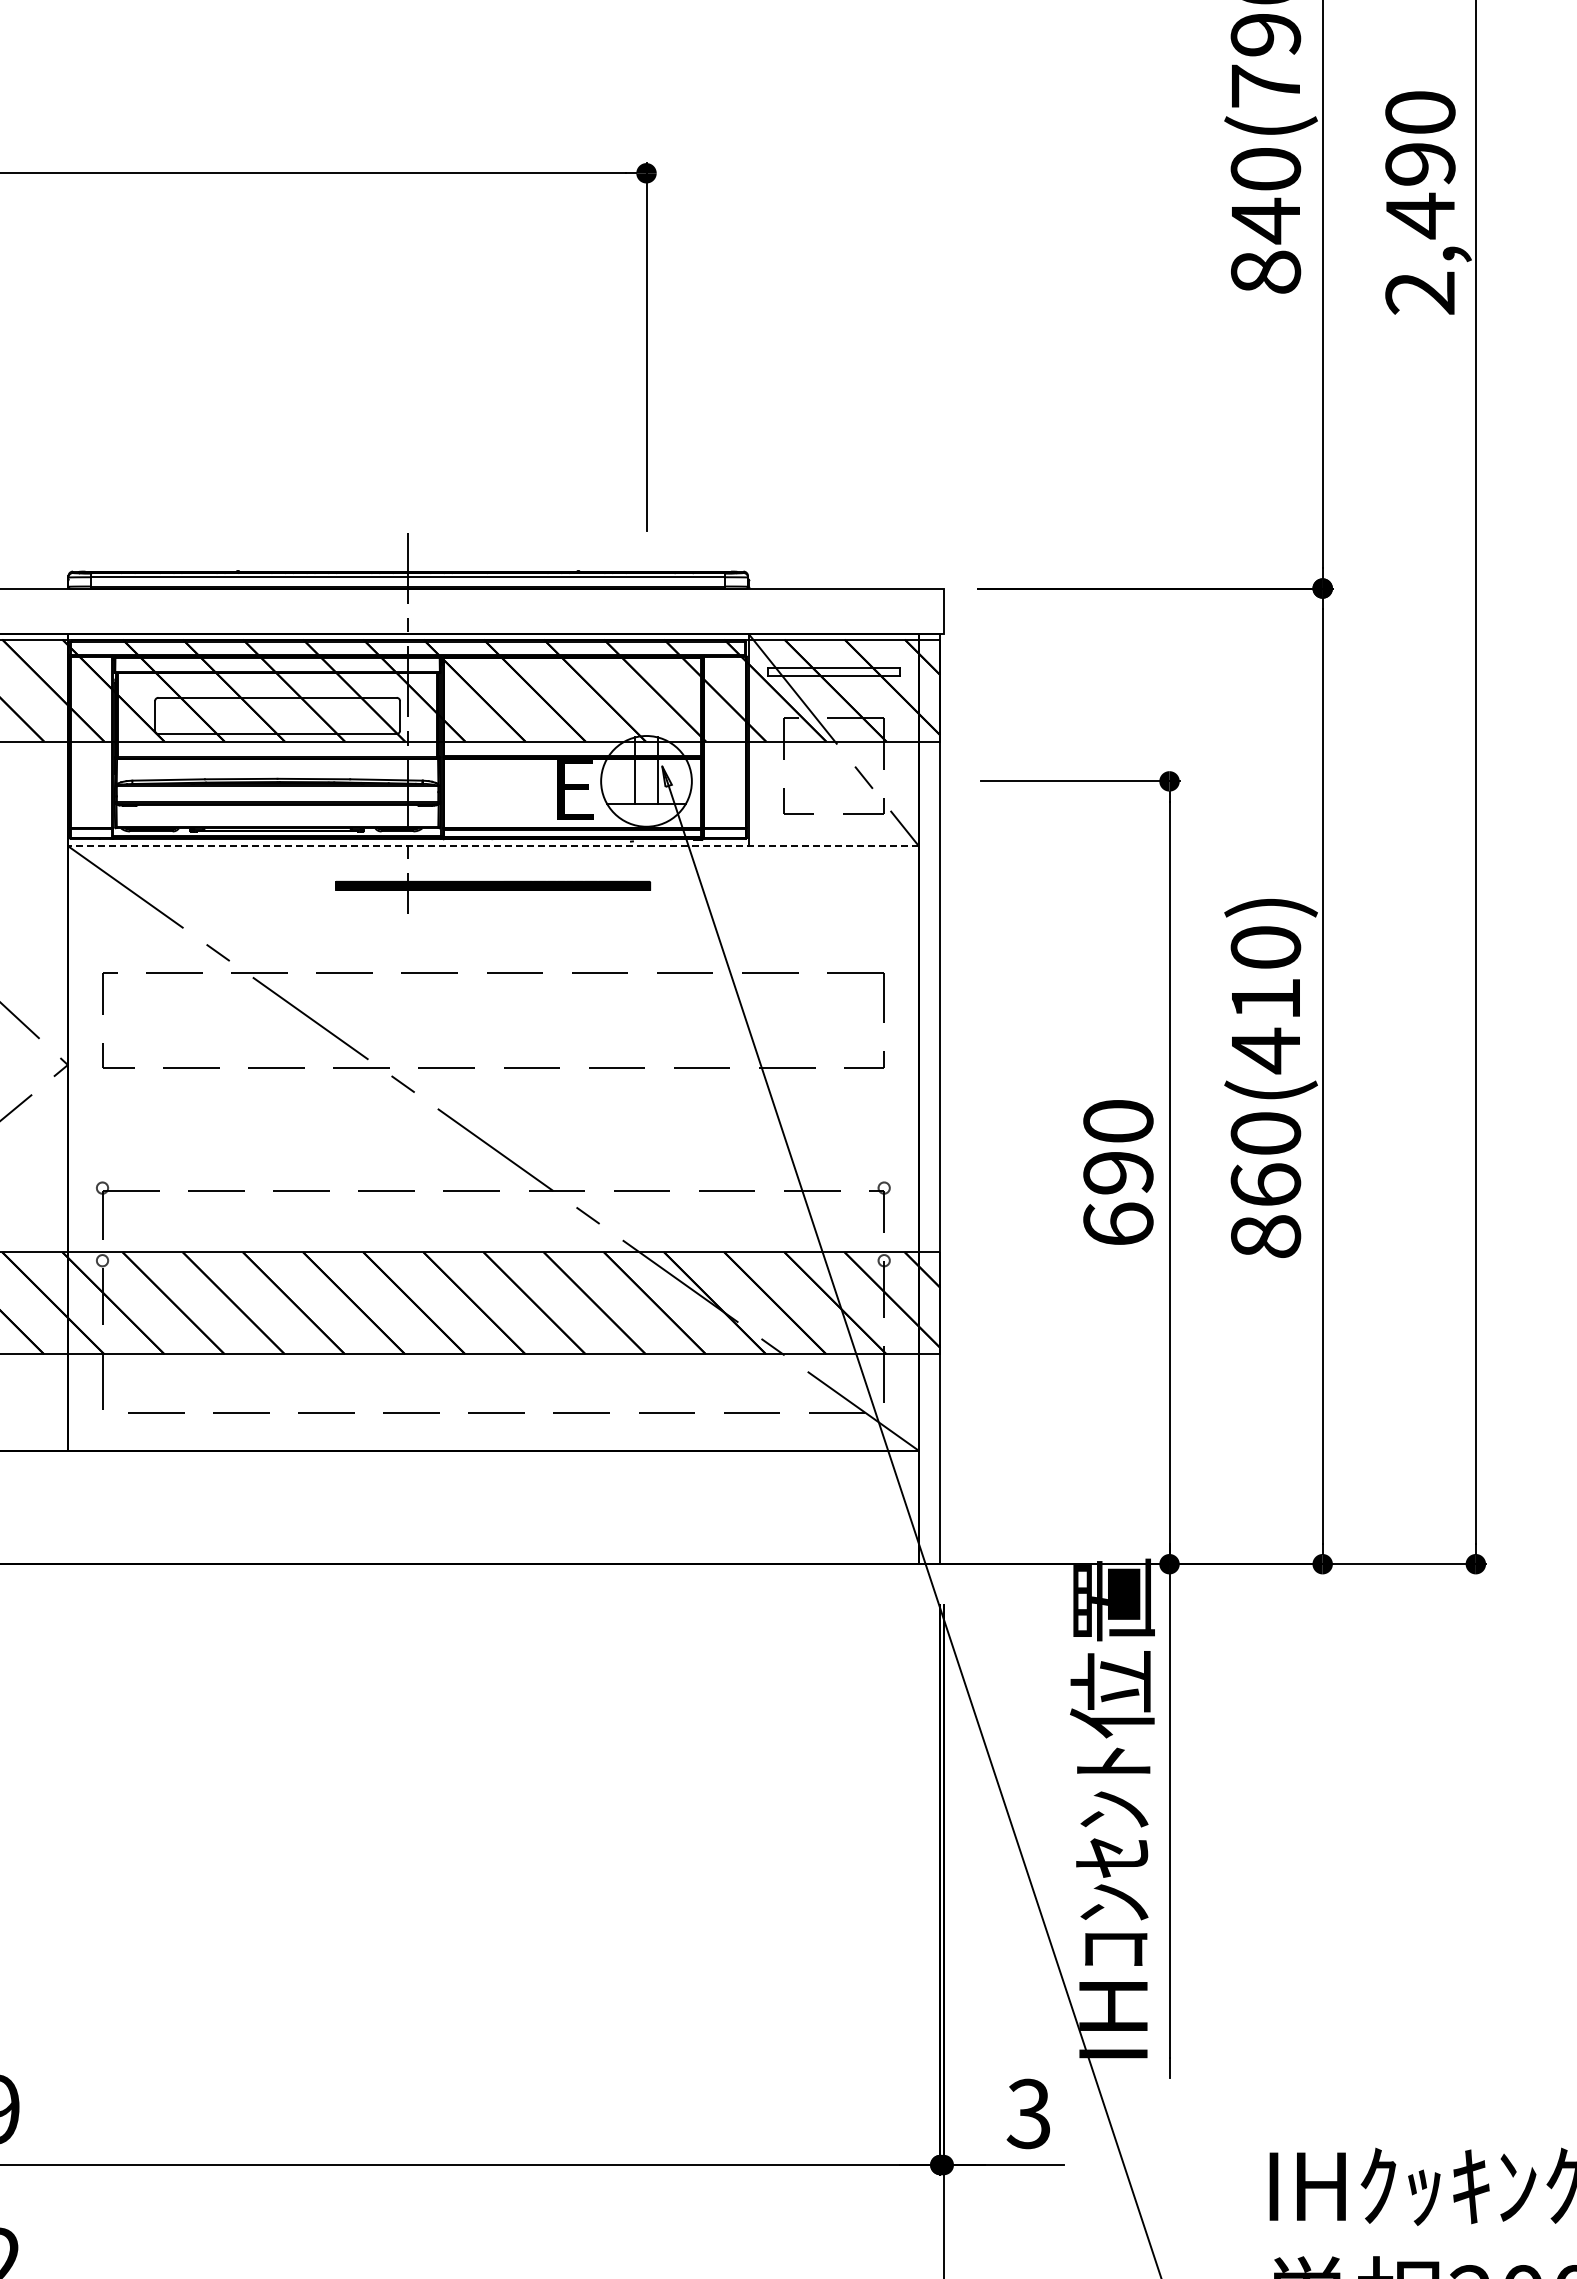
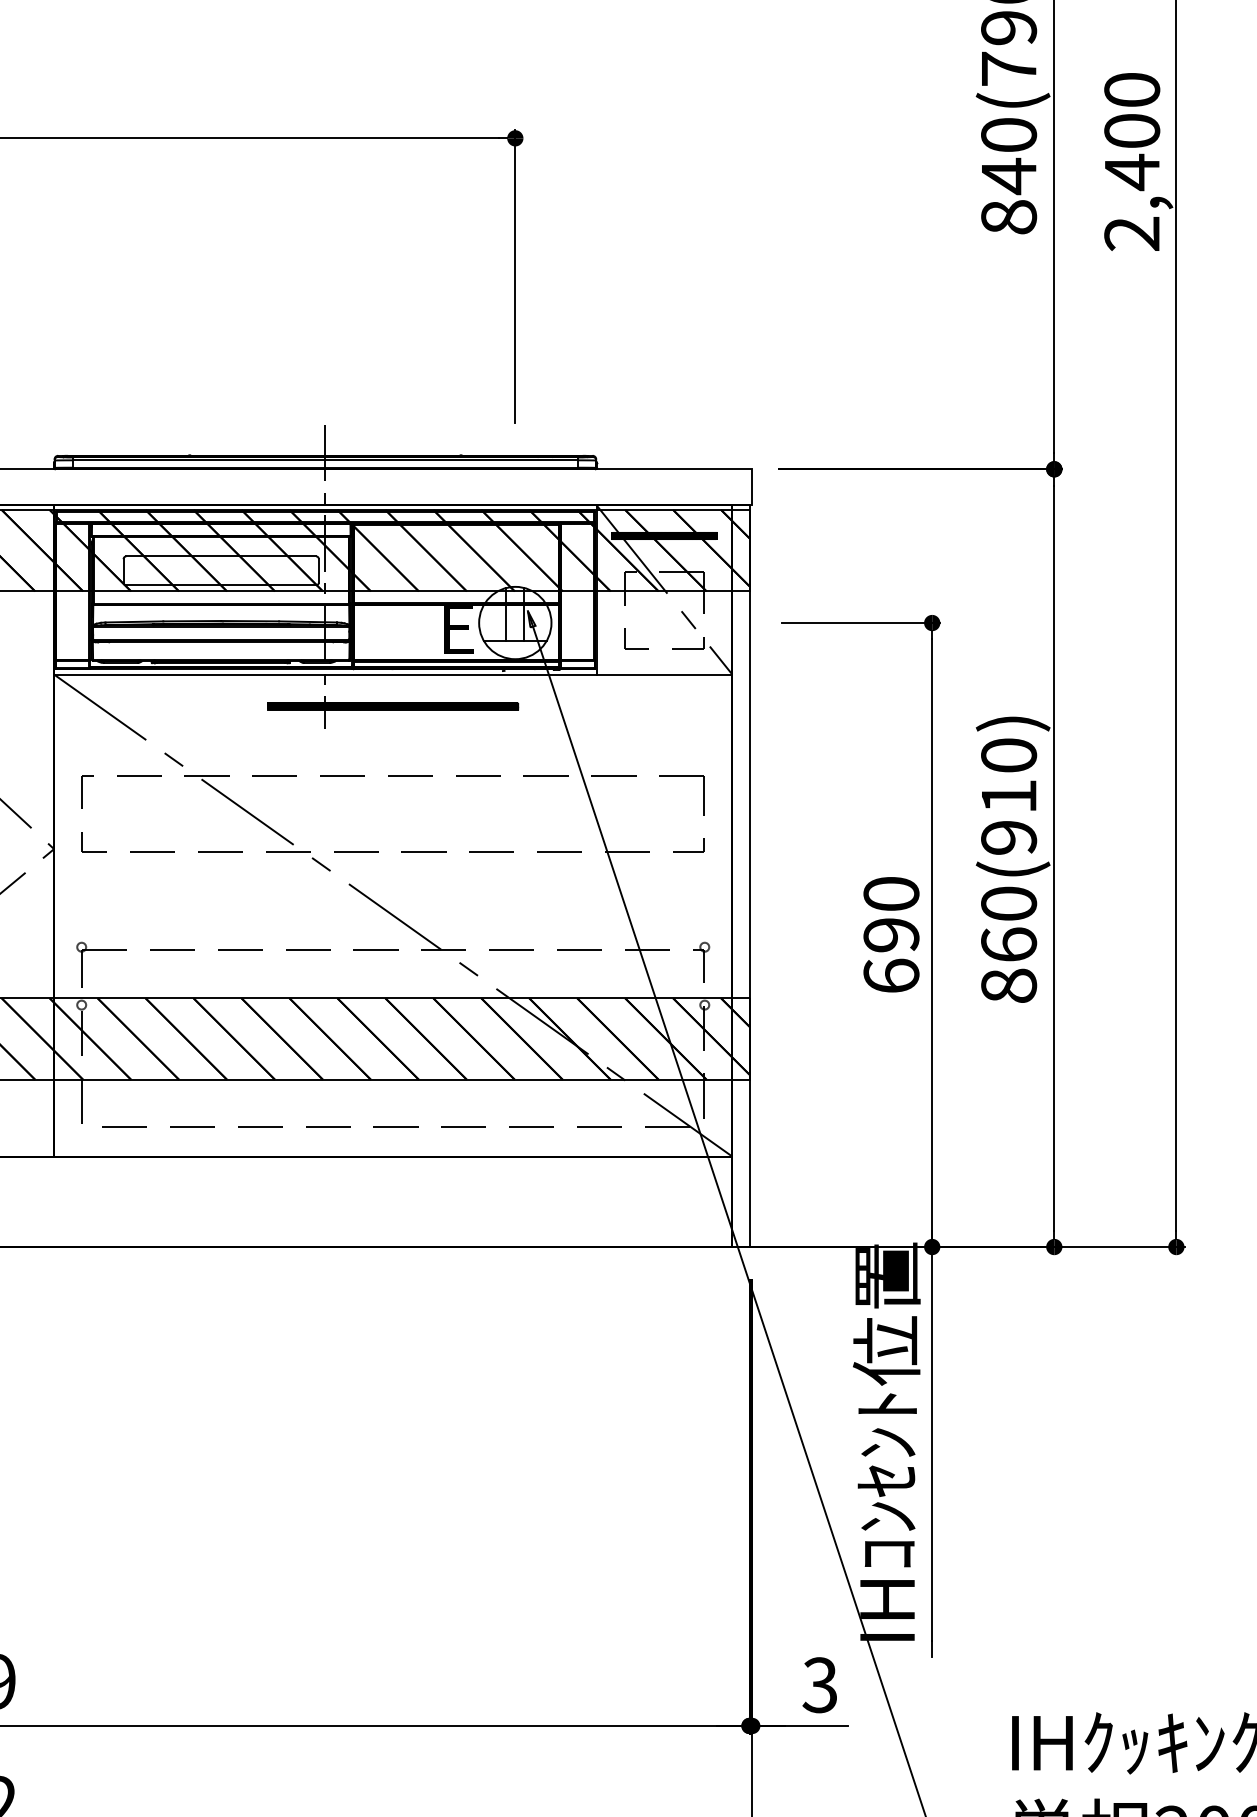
text: (1420, 163) -> (1132, 130), 2,490 -> 2,400
hatch: (833, 671) -> (664, 535), added
line: (492, 846) -> (392, 674), dashed -> solid
text: (1265, 1050) -> (1008, 837), 860(410) -> 860(910)

